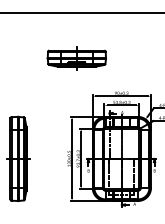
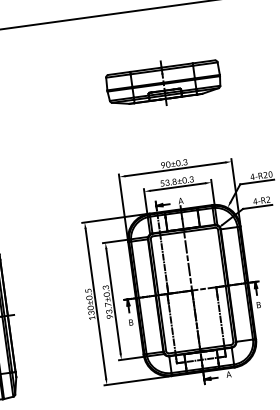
part: (76, 58) -> (162, 83), moved

